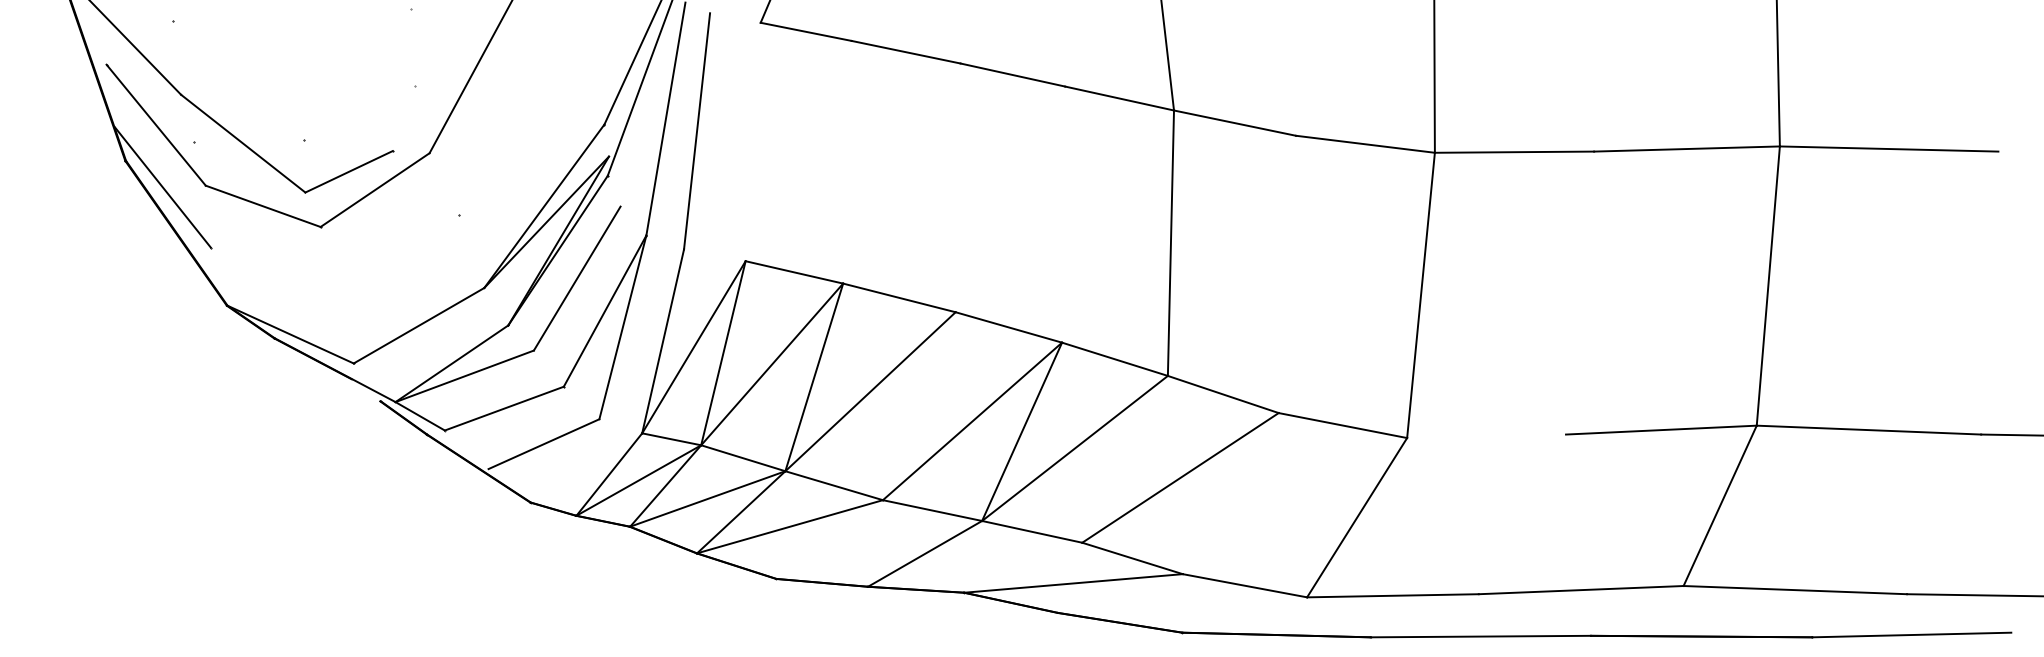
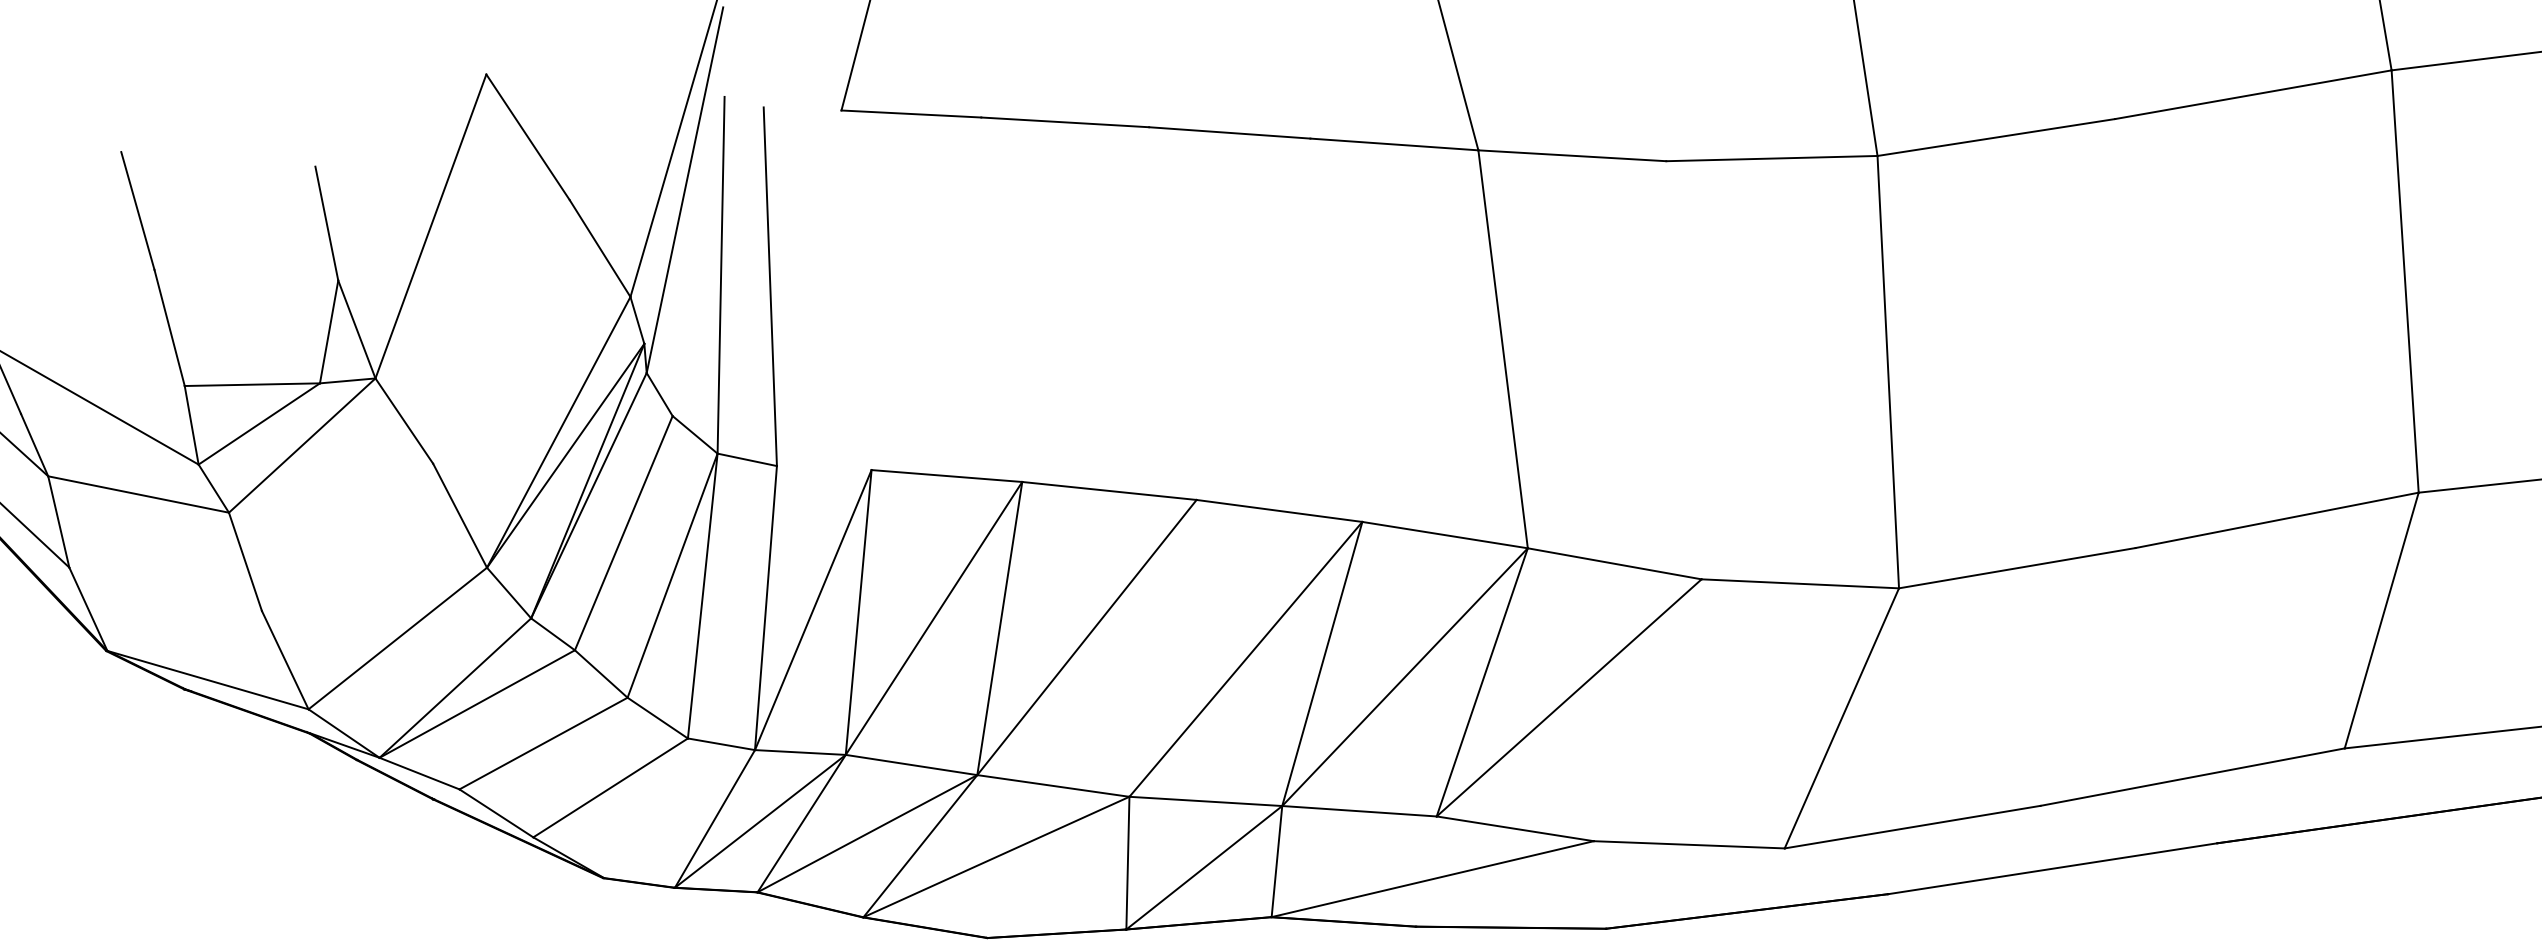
line: (347, 145) -> (251, 385), added
line: (1486, 436) -> (2017, 568), added
line: (1124, 458) -> (1481, 681), added

